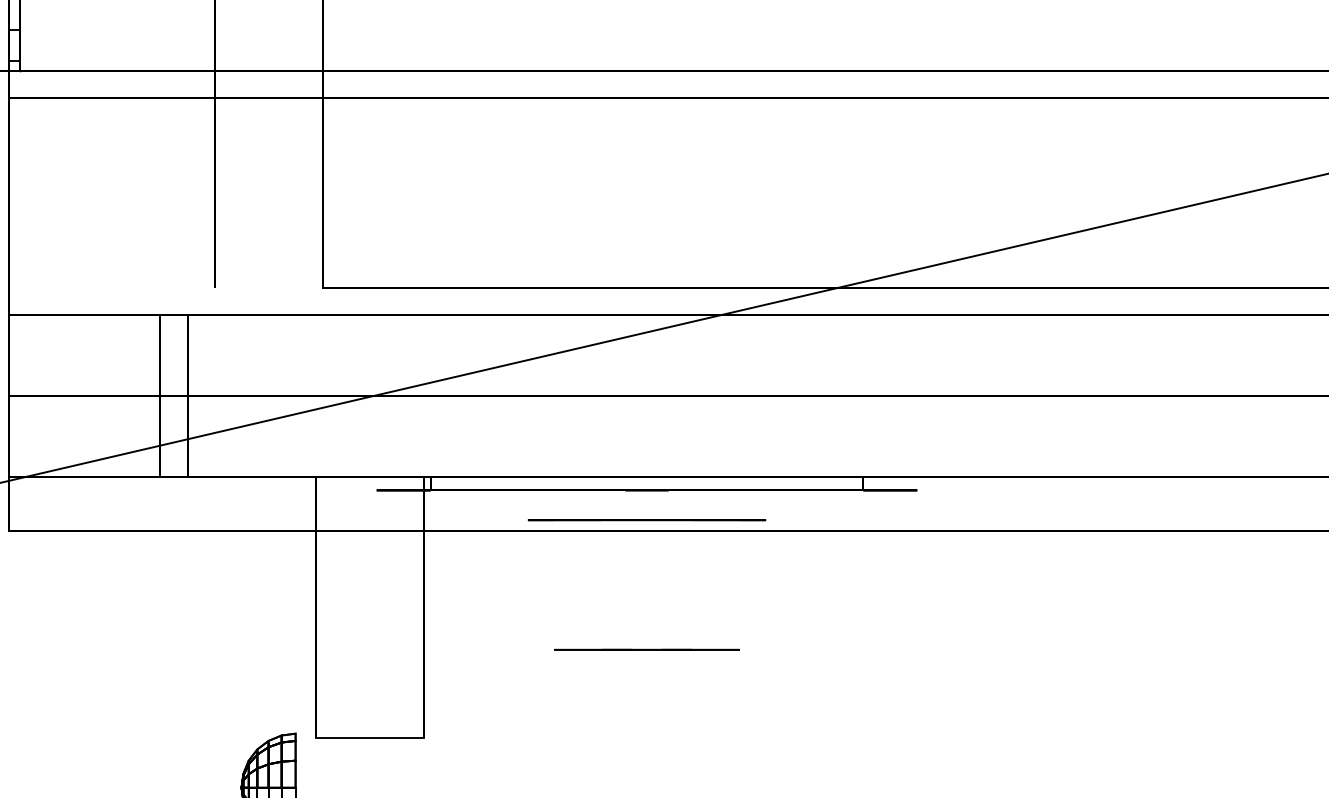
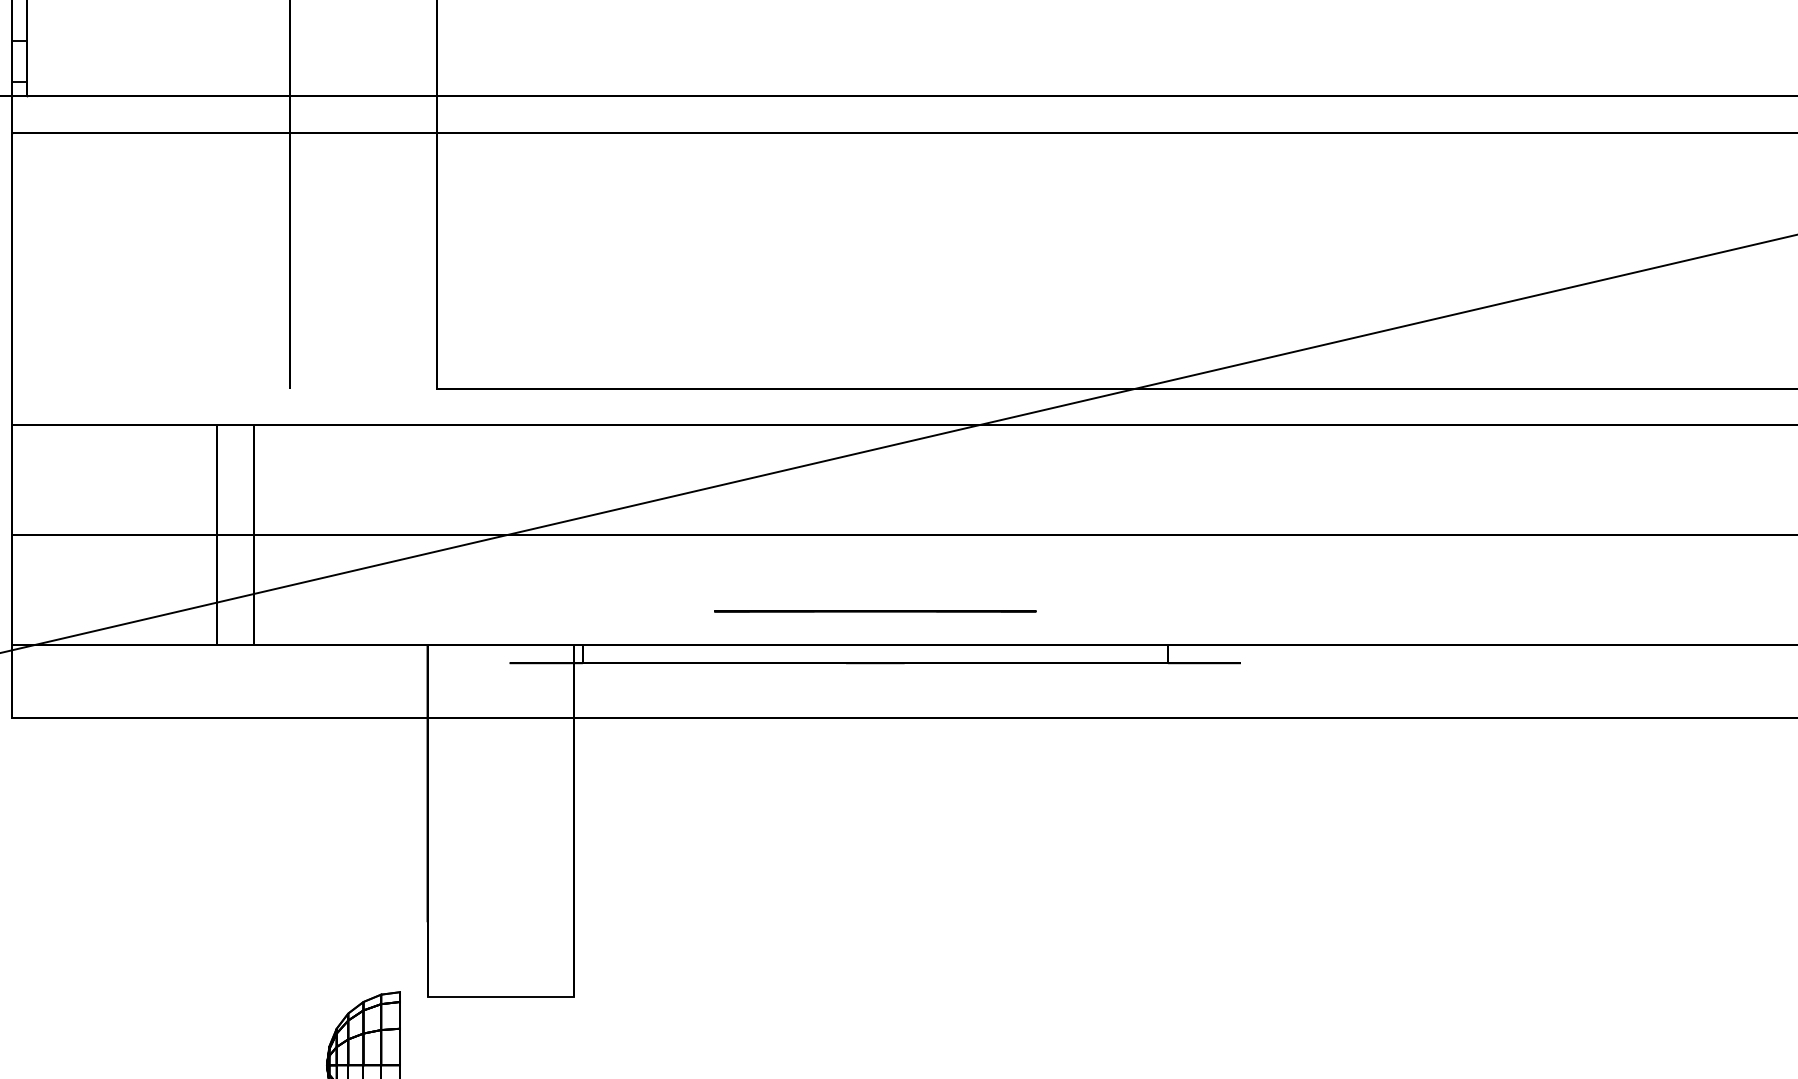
line: (647, 520) -> (875, 611), moved
line: (646, 649) -> (874, 878), removed

